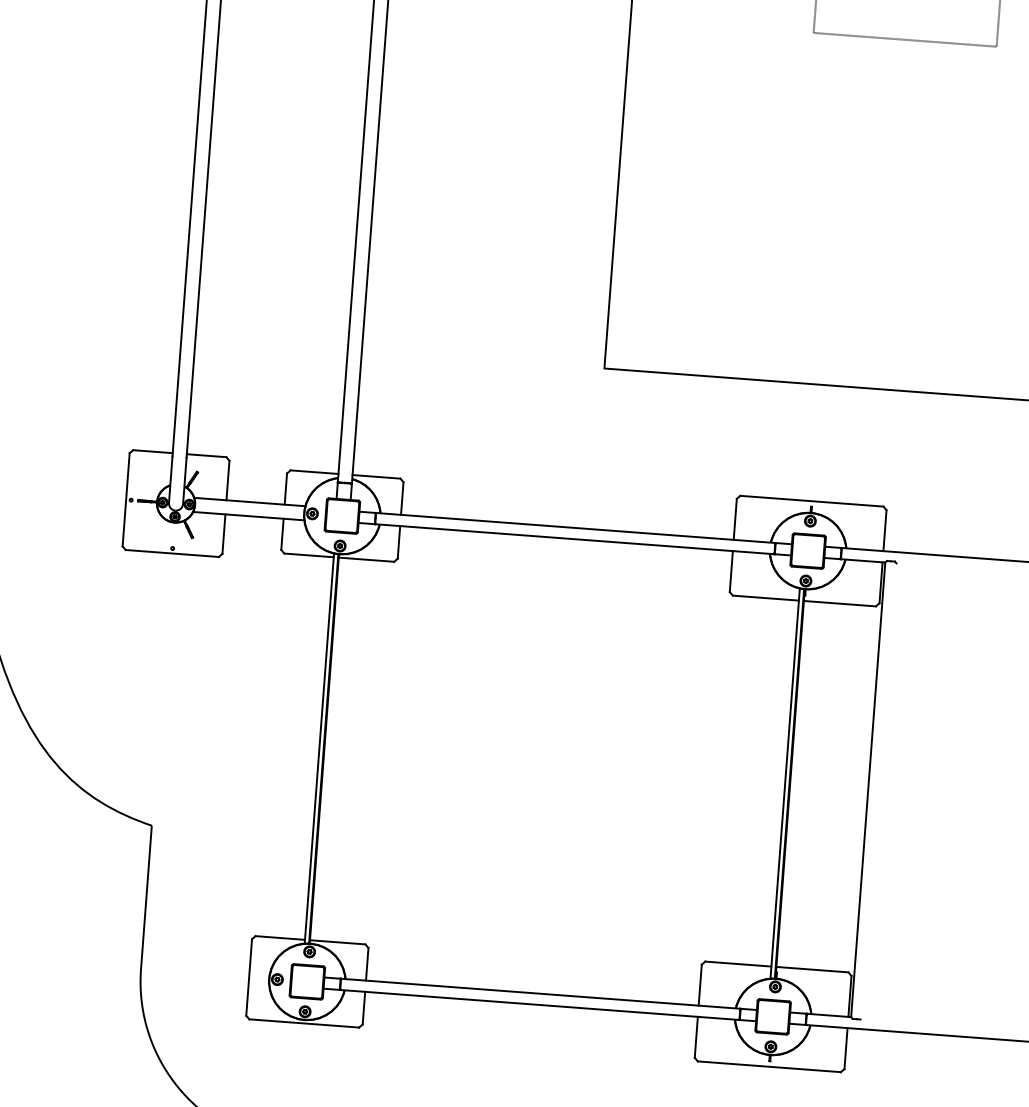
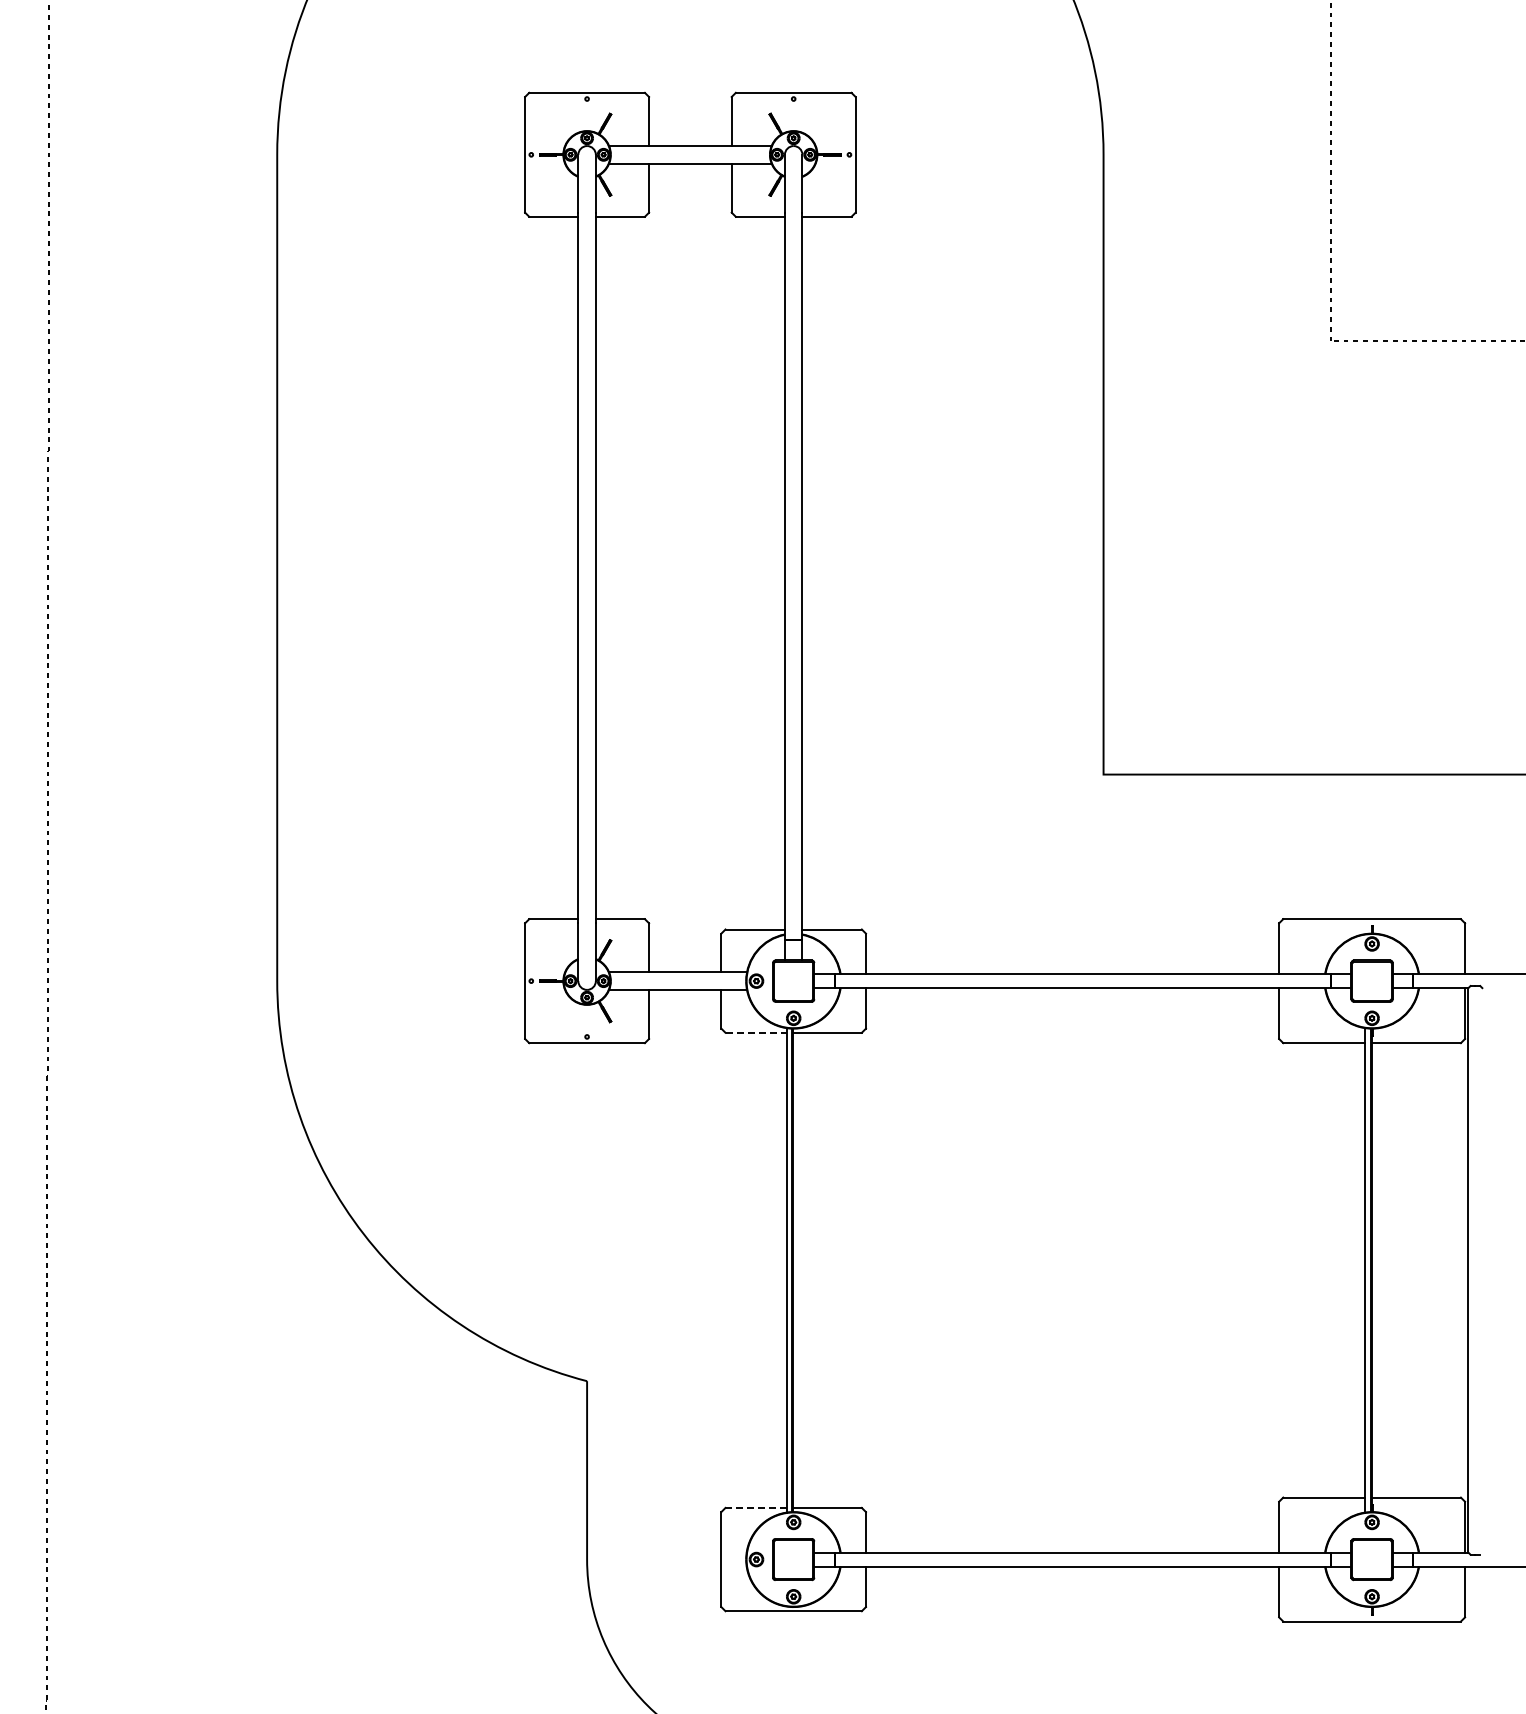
line: (309, 555) -> (756, 1032), solid -> dashed
line: (280, 937) -> (756, 1507), solid -> dashed

